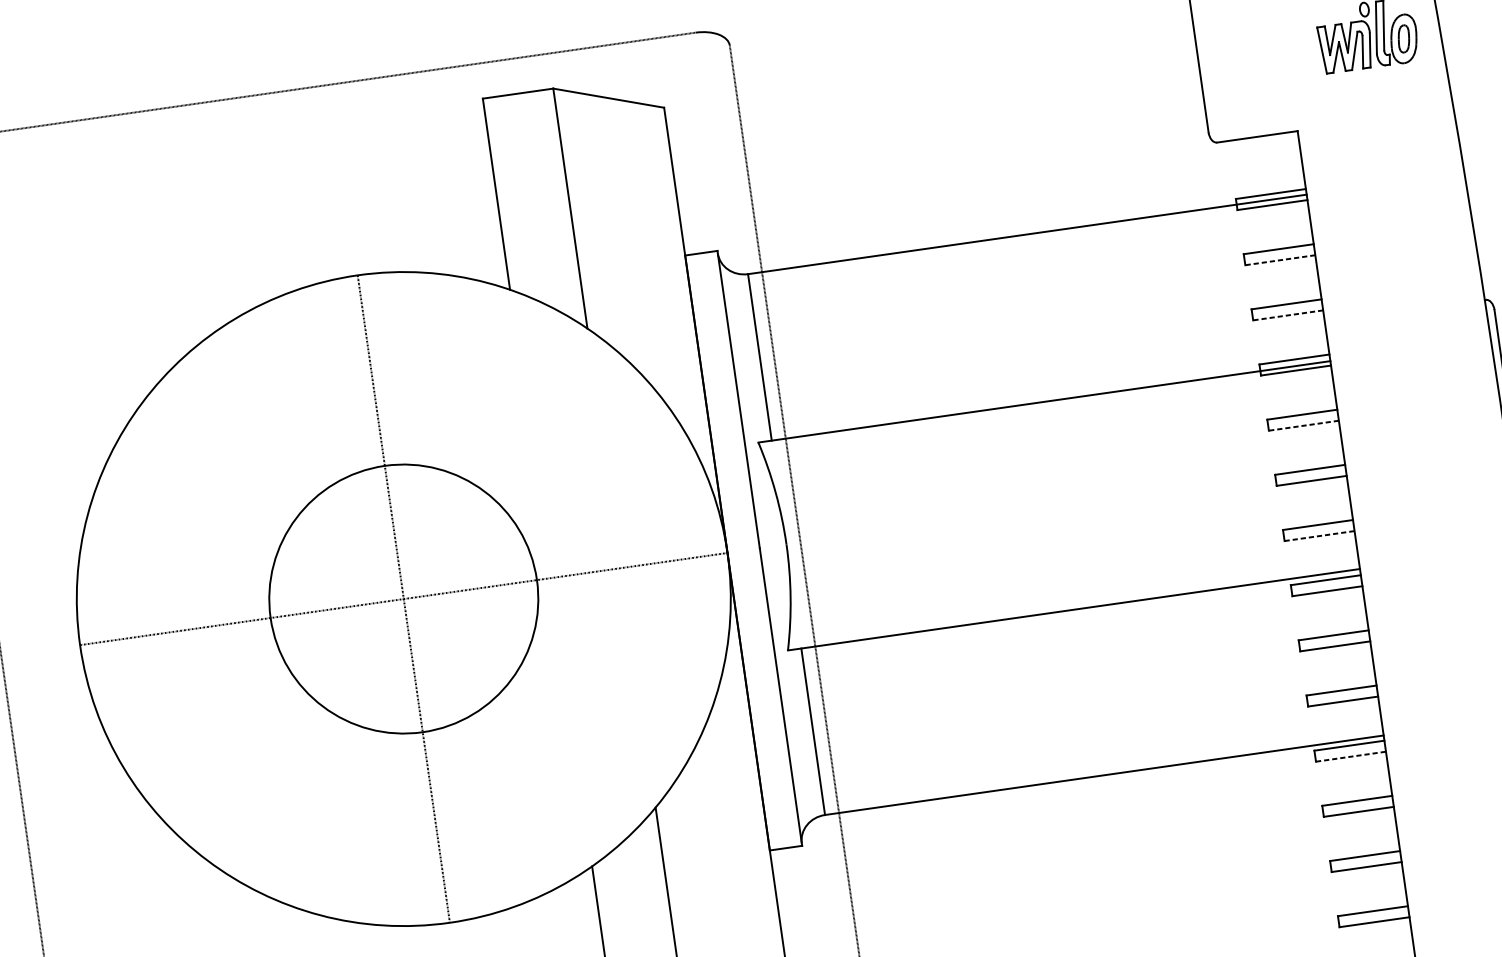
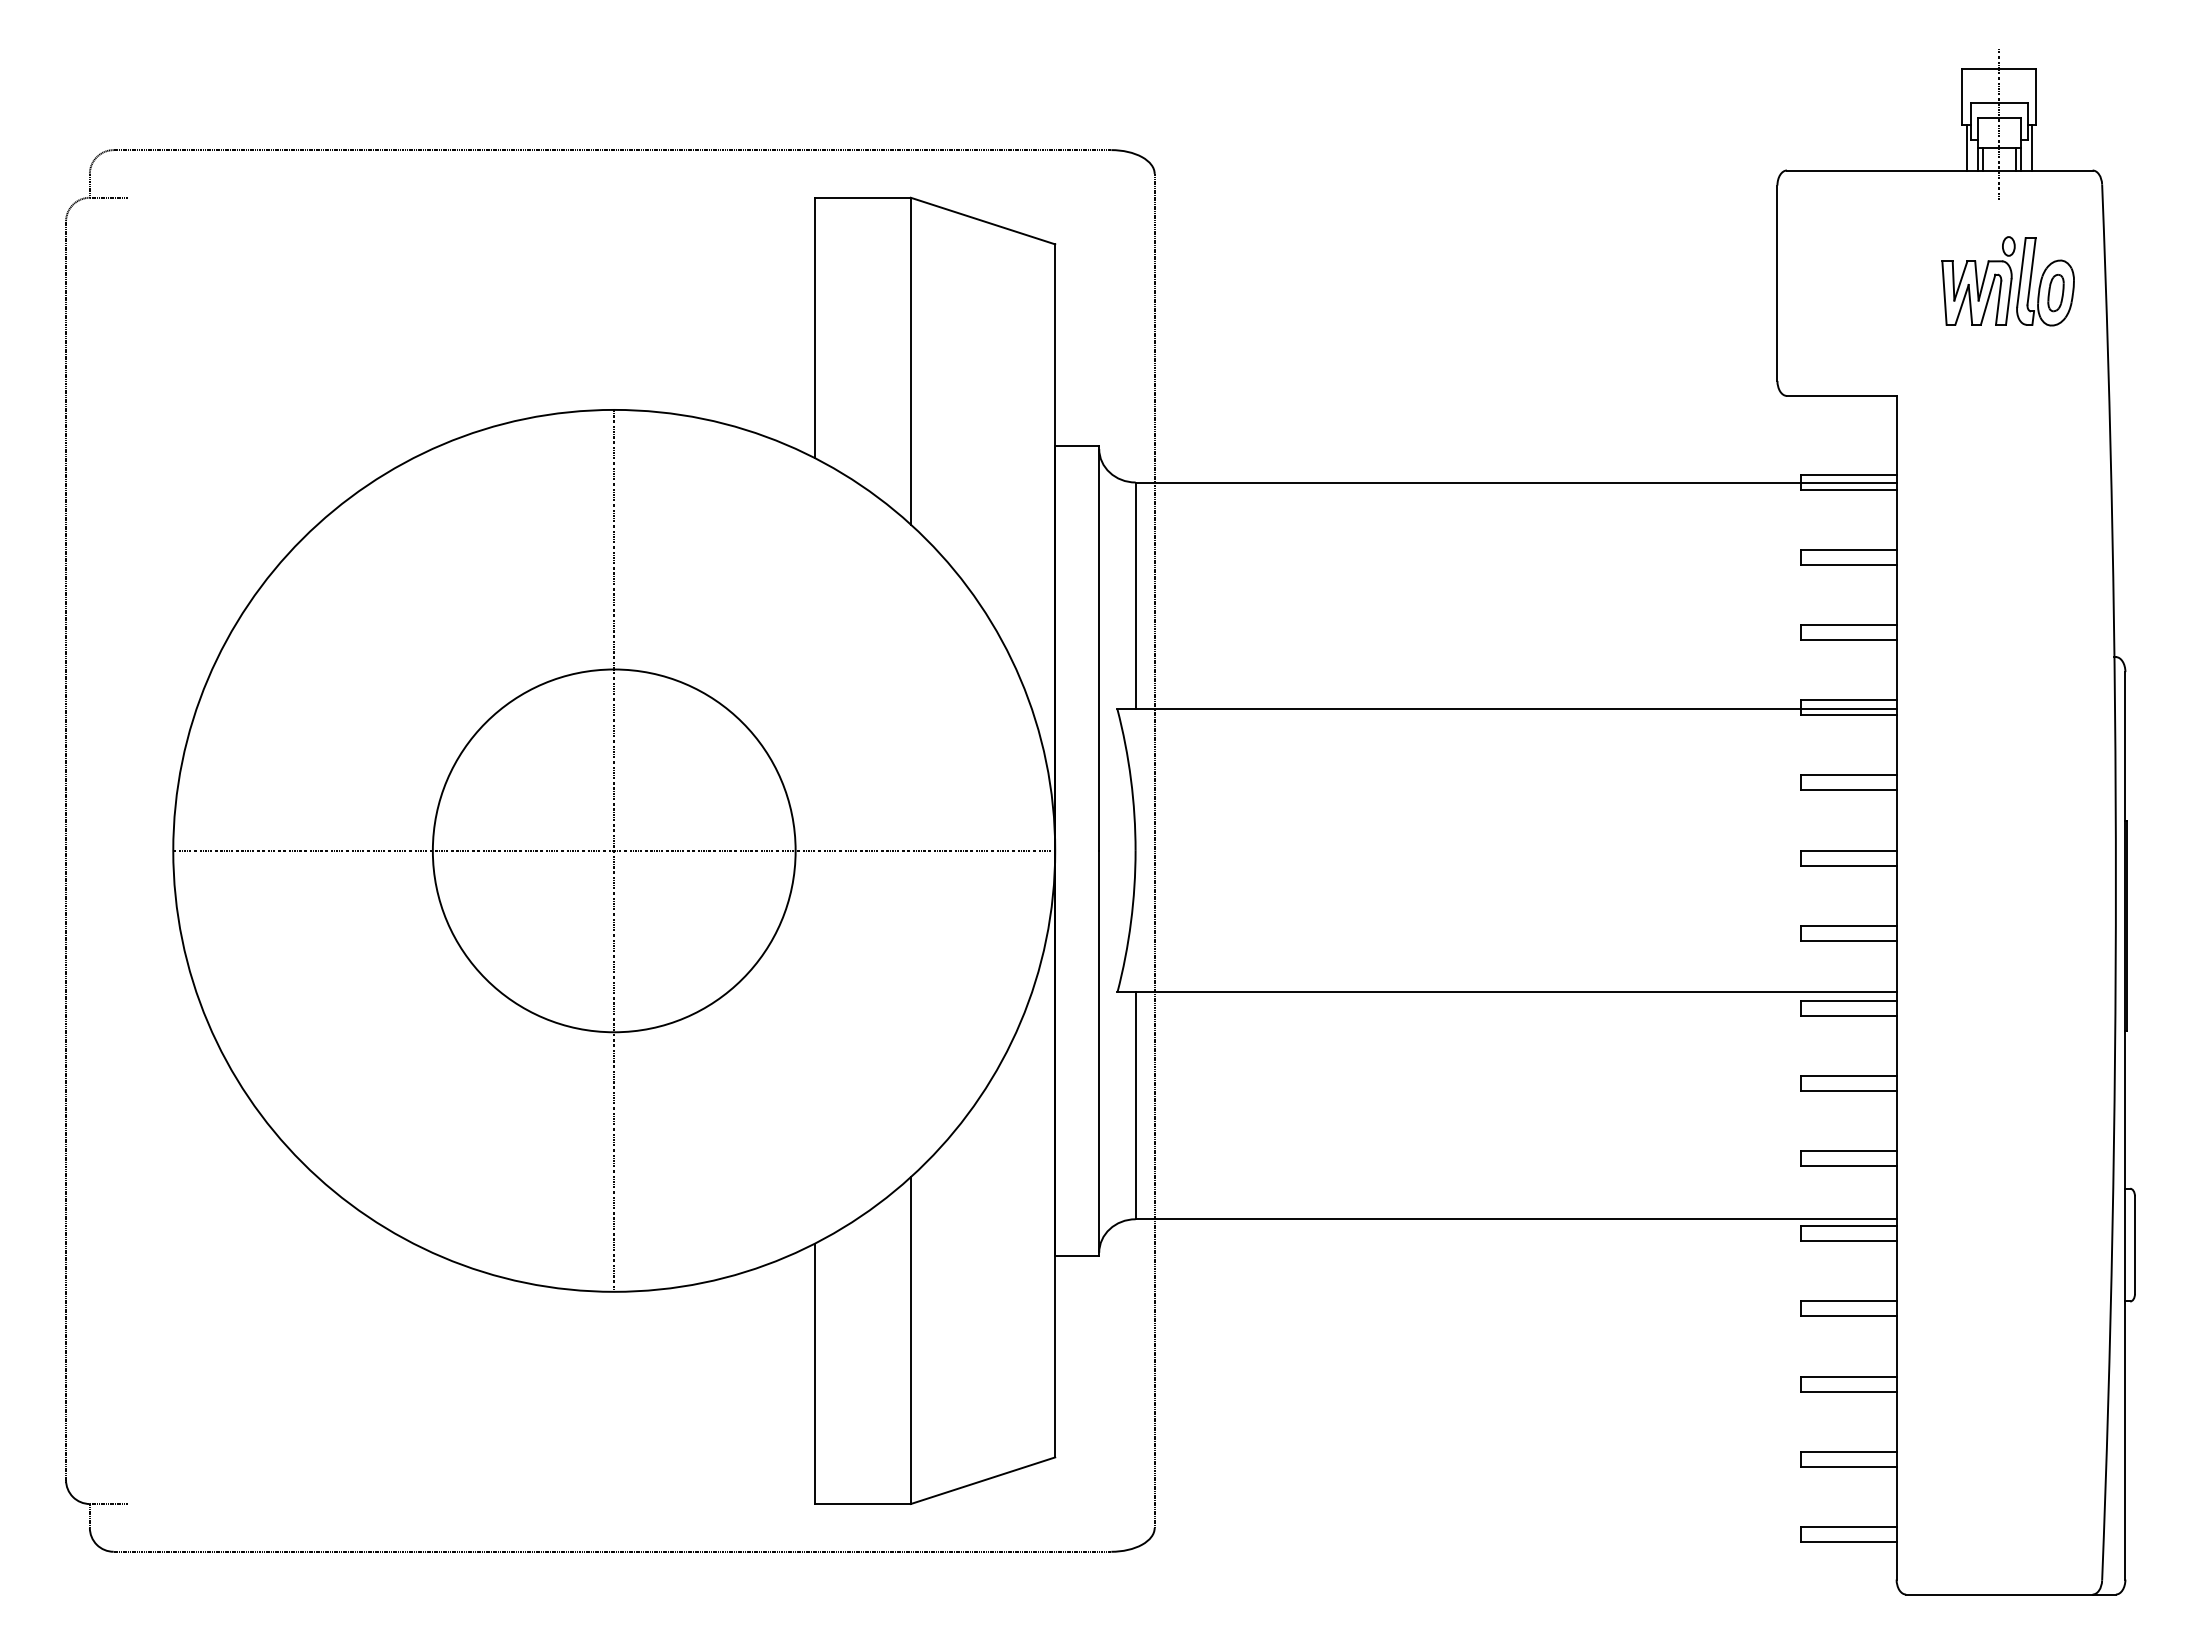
line: (1280, 260) -> (1848, 565), dashed -> solid
line: (1287, 315) -> (1848, 640), dashed -> solid
line: (1303, 425) -> (1848, 790), dashed -> solid
line: (1319, 535) -> (1848, 940), dashed -> solid
line: (1350, 756) -> (1848, 1241), dashed -> solid

